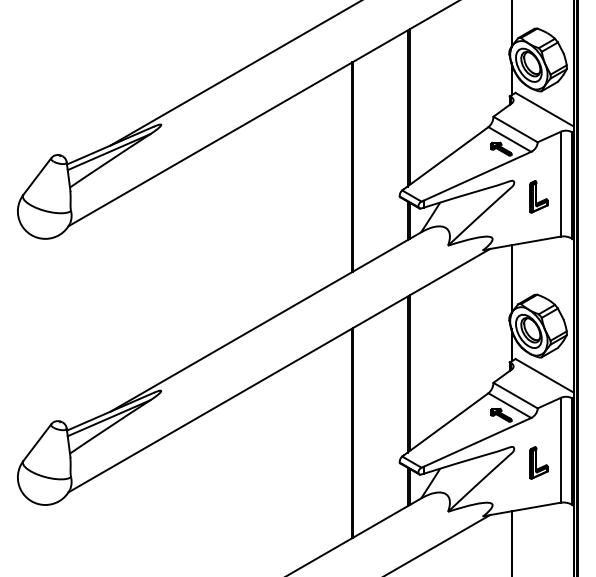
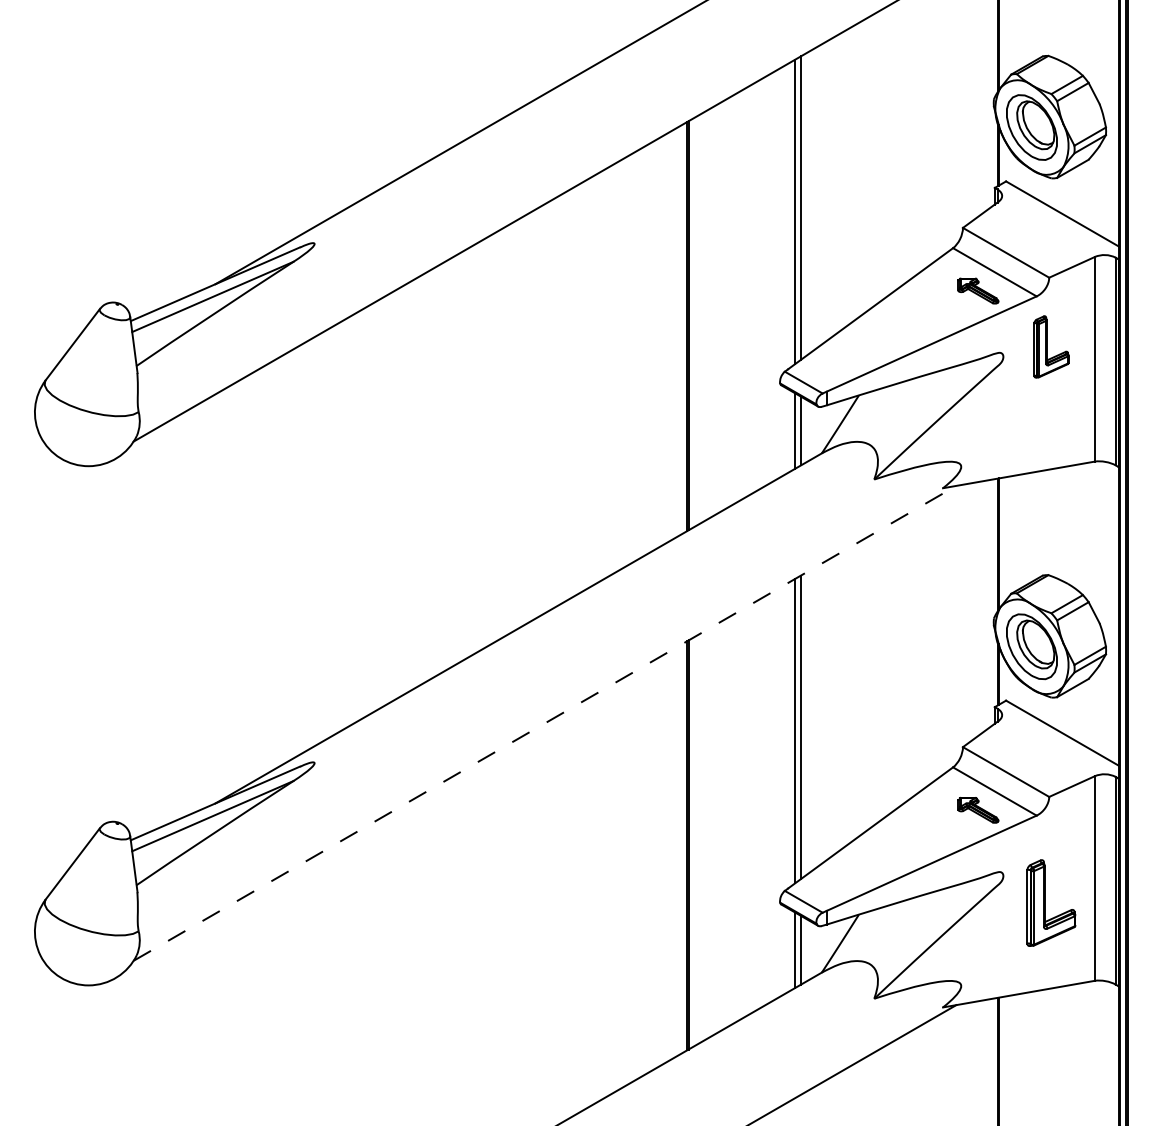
part: (538, 196) -> (1050, 346), moved
line: (279, 370) -> (545, 722), solid -> dashed
part: (538, 462) -> (1050, 902), size x1.4

